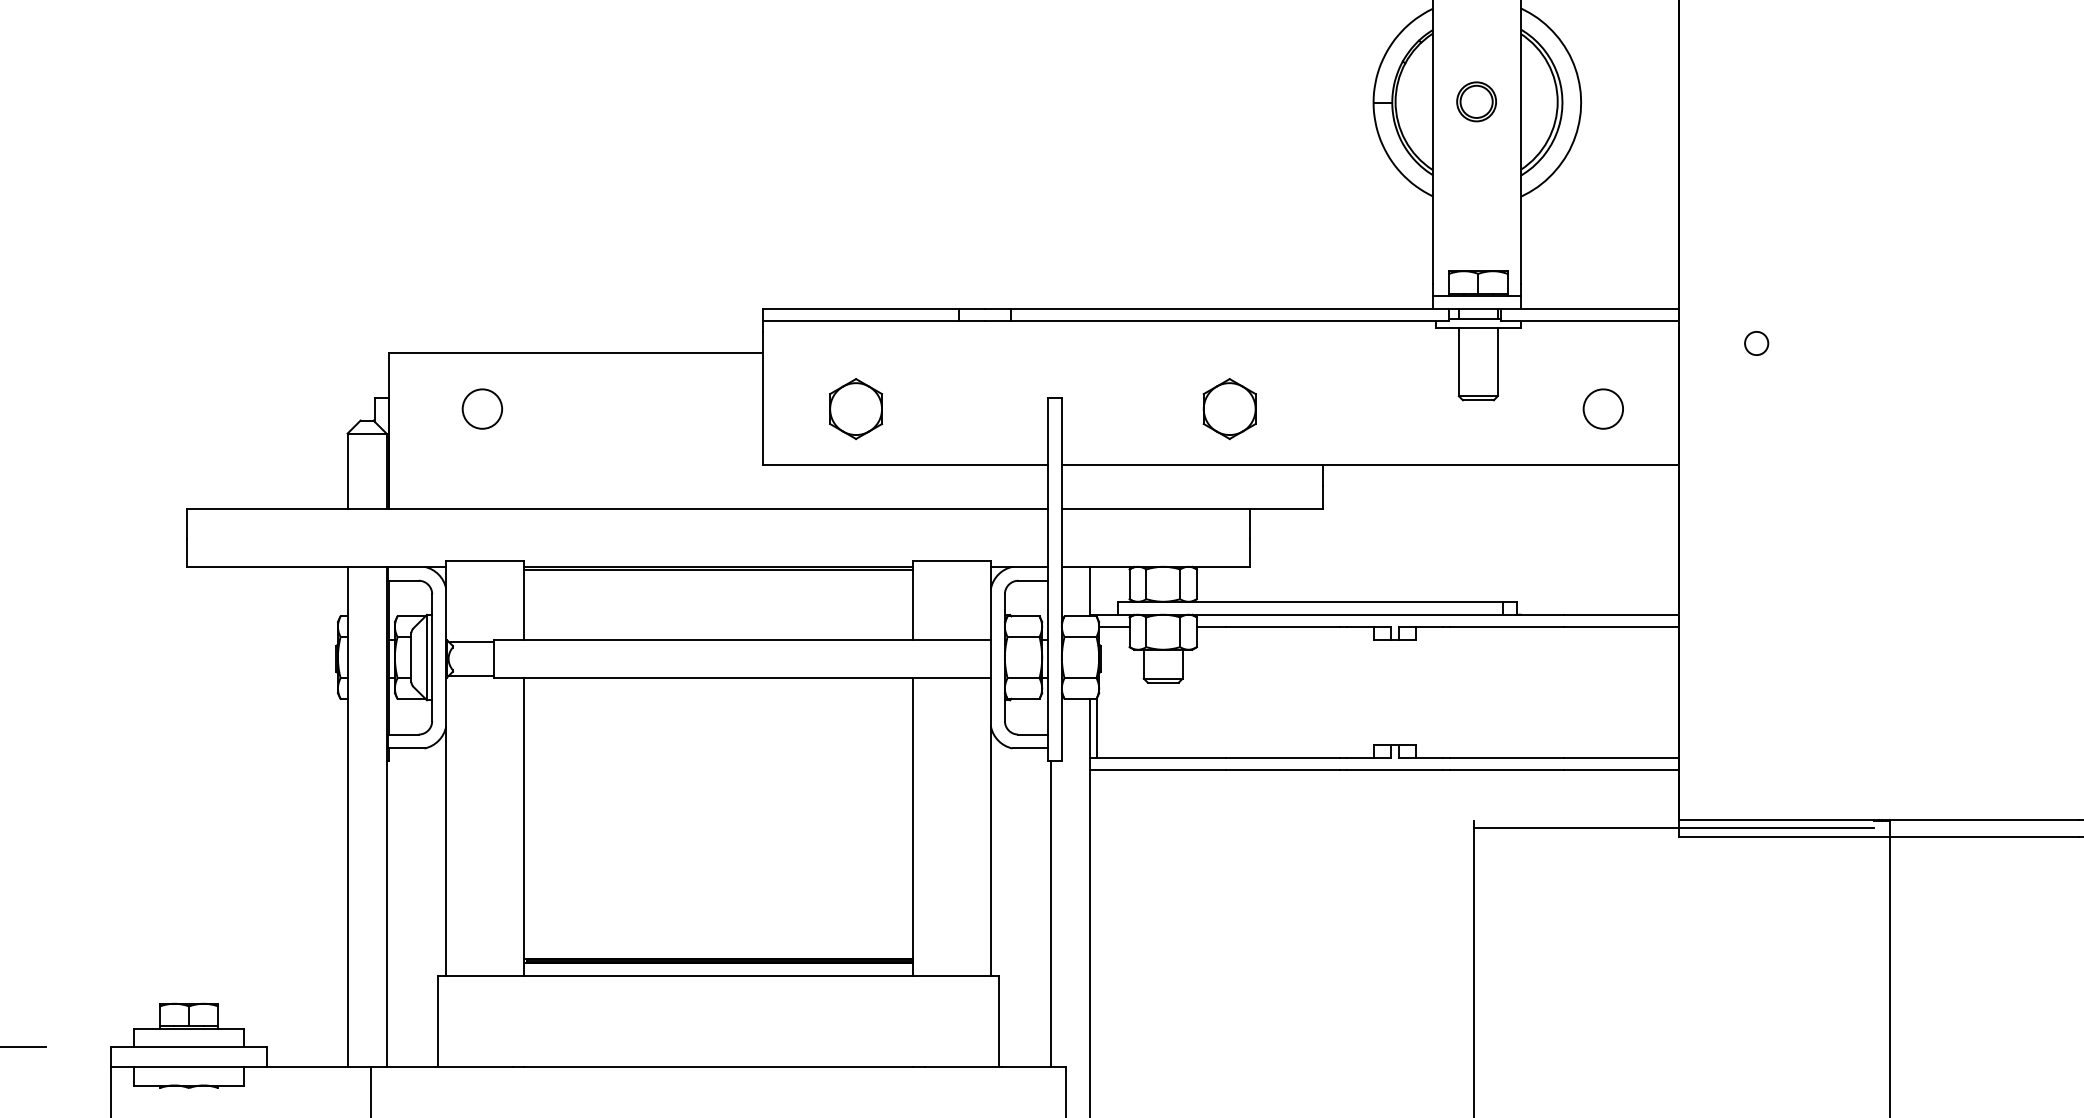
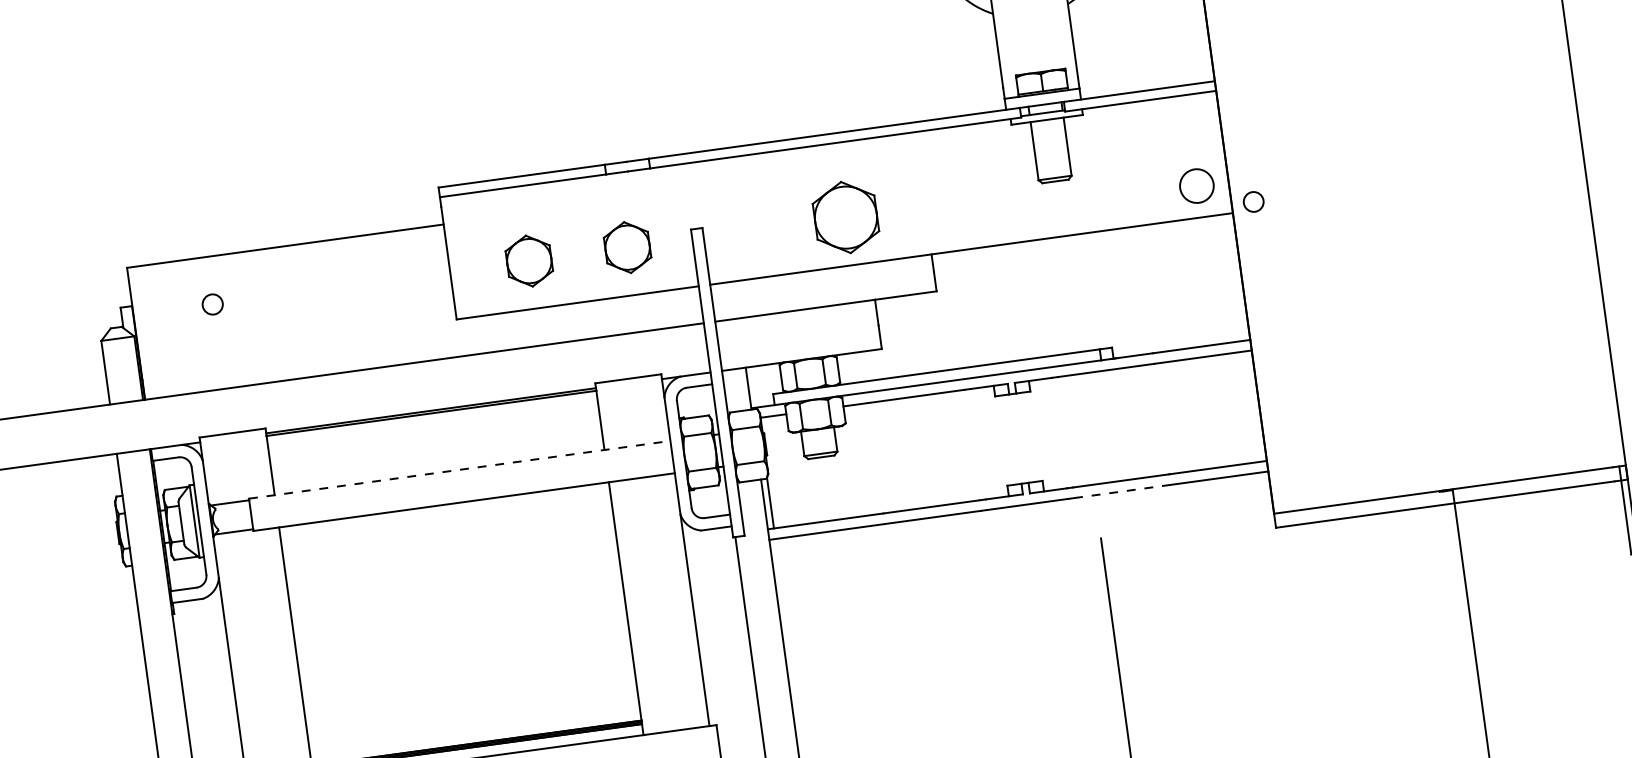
circle: (1756, 343) -> (1253, 201), moved
circle: (482, 408) -> (212, 303), size x0.6
circle: (1602, 408) -> (1196, 185), moved
part: (972, 409) -> (628, 247), added
part: (1229, 409) -> (845, 218), size x1.4
line: (742, 639) -> (459, 469), solid -> dashed
line: (1507, 770) -> (1123, 491), solid -> dashed
line: (1674, 828) -> (1271, 521), removed

